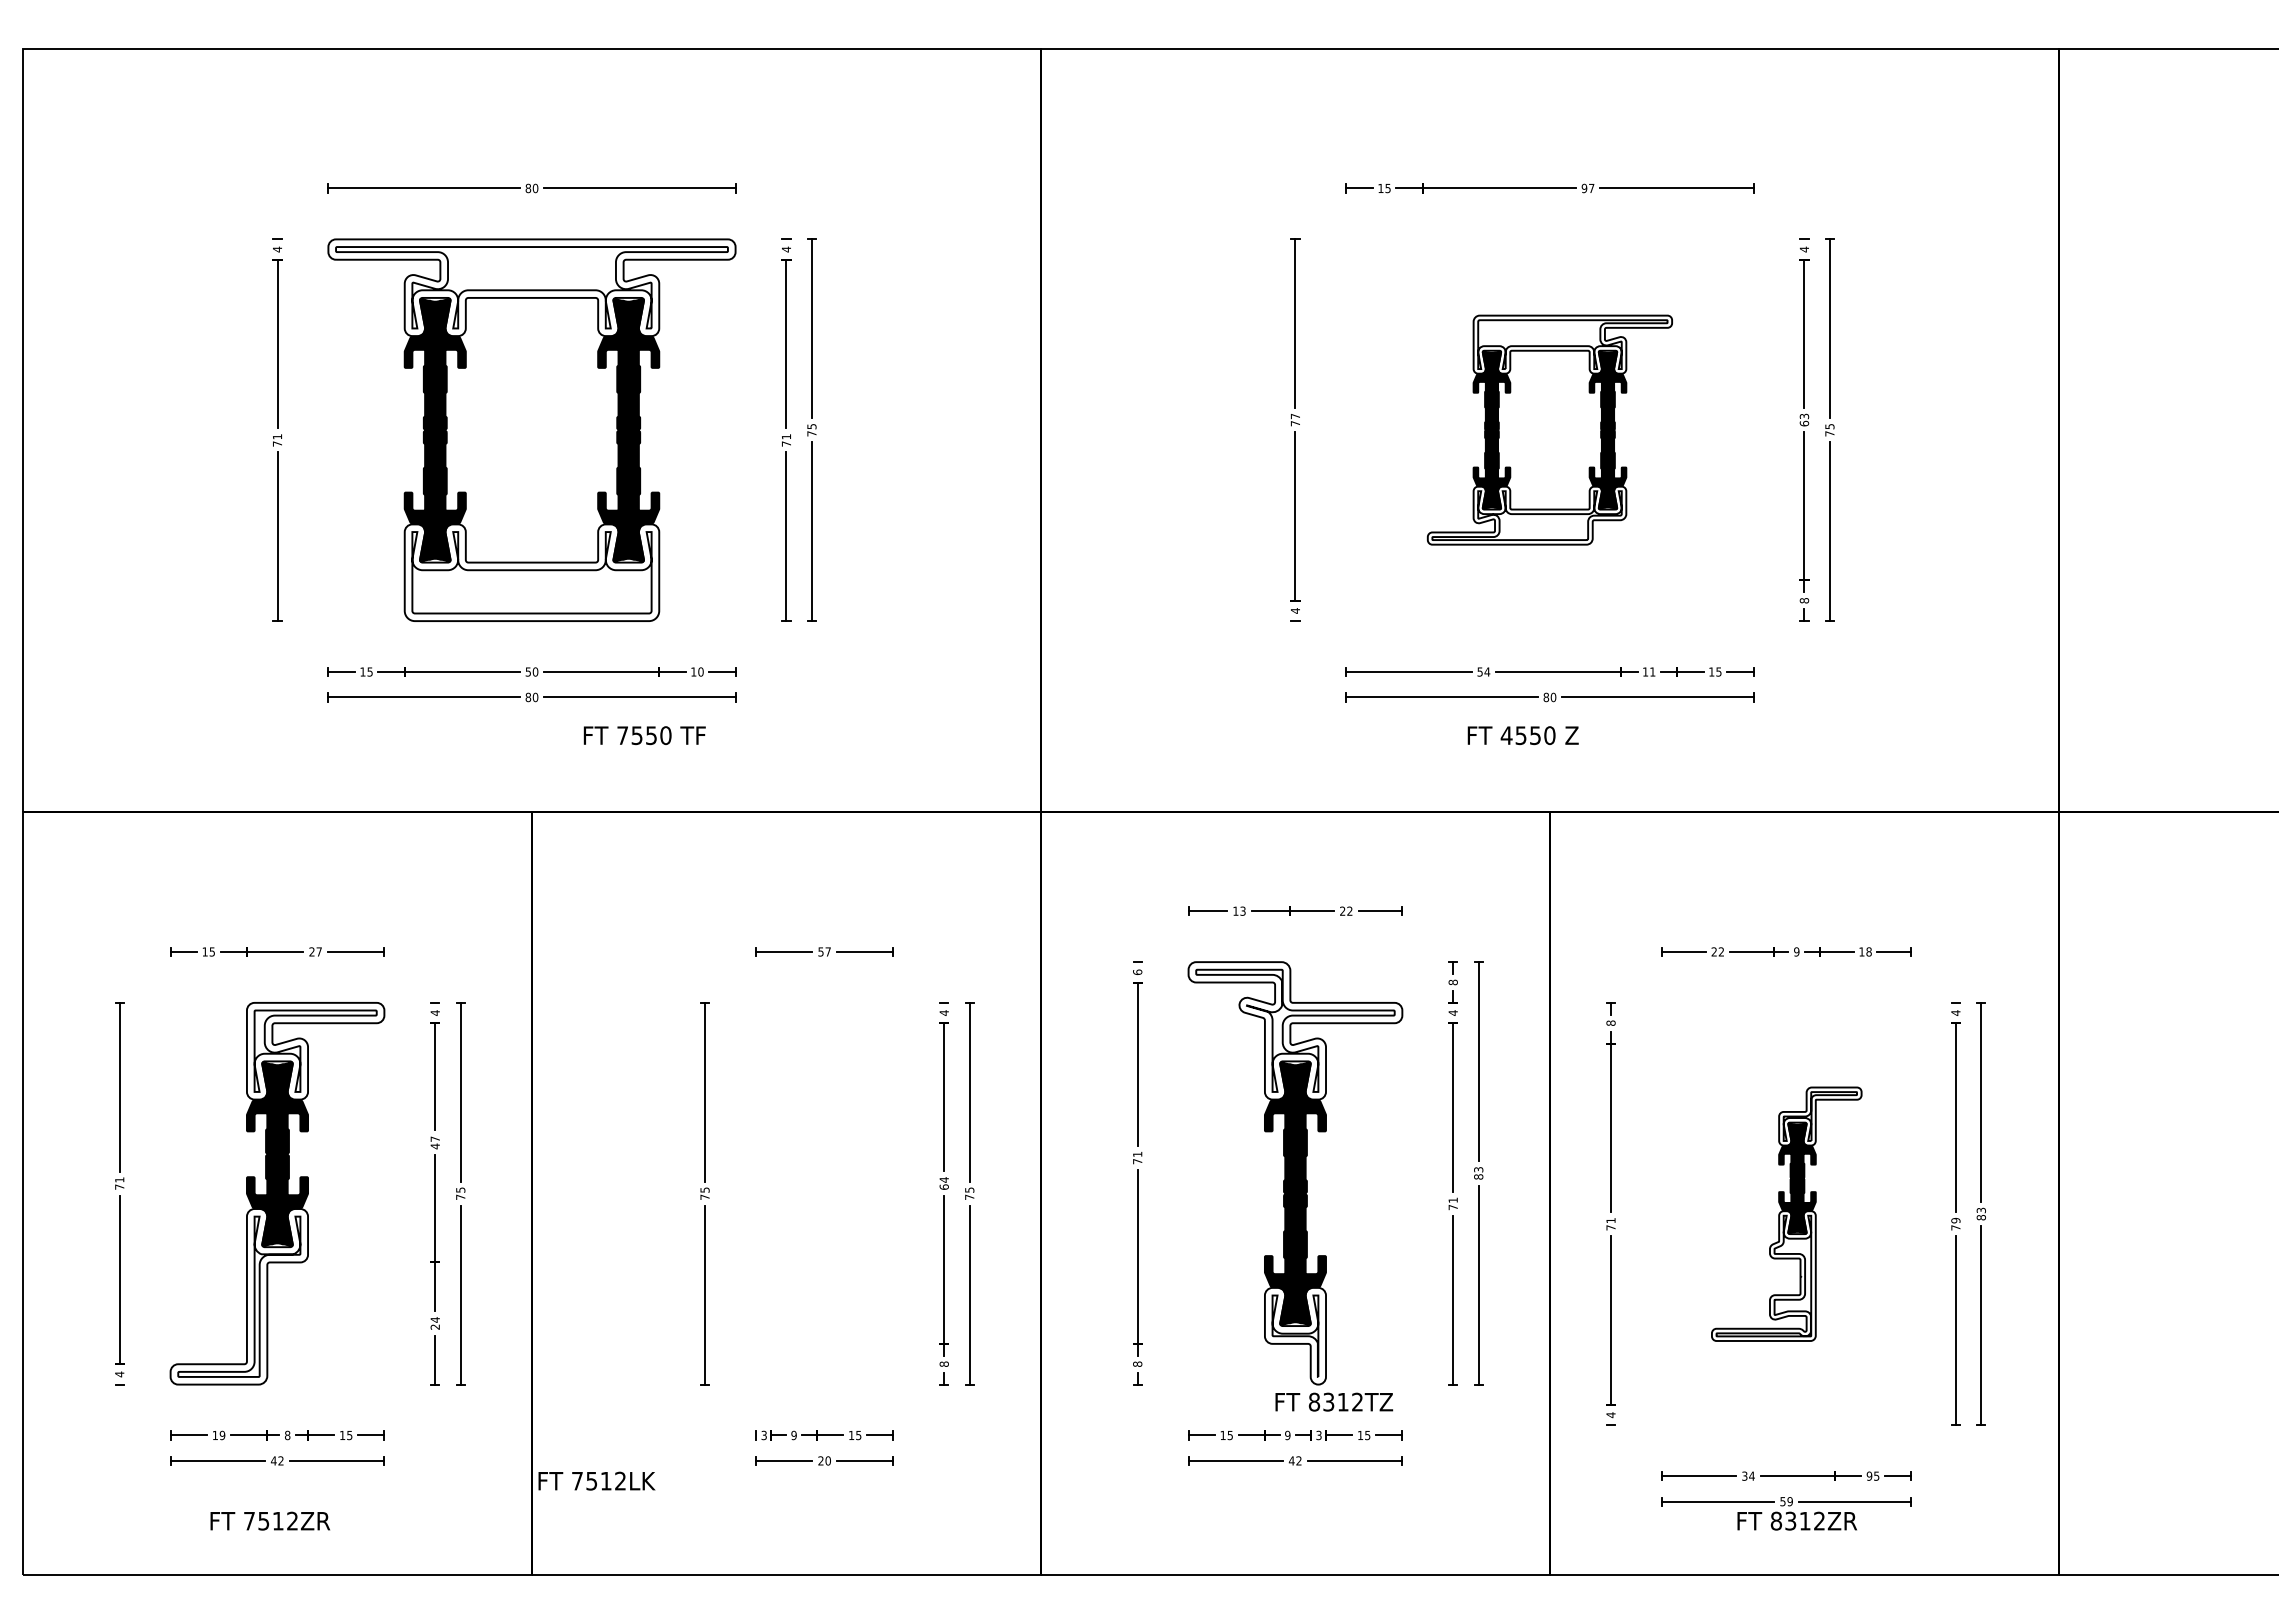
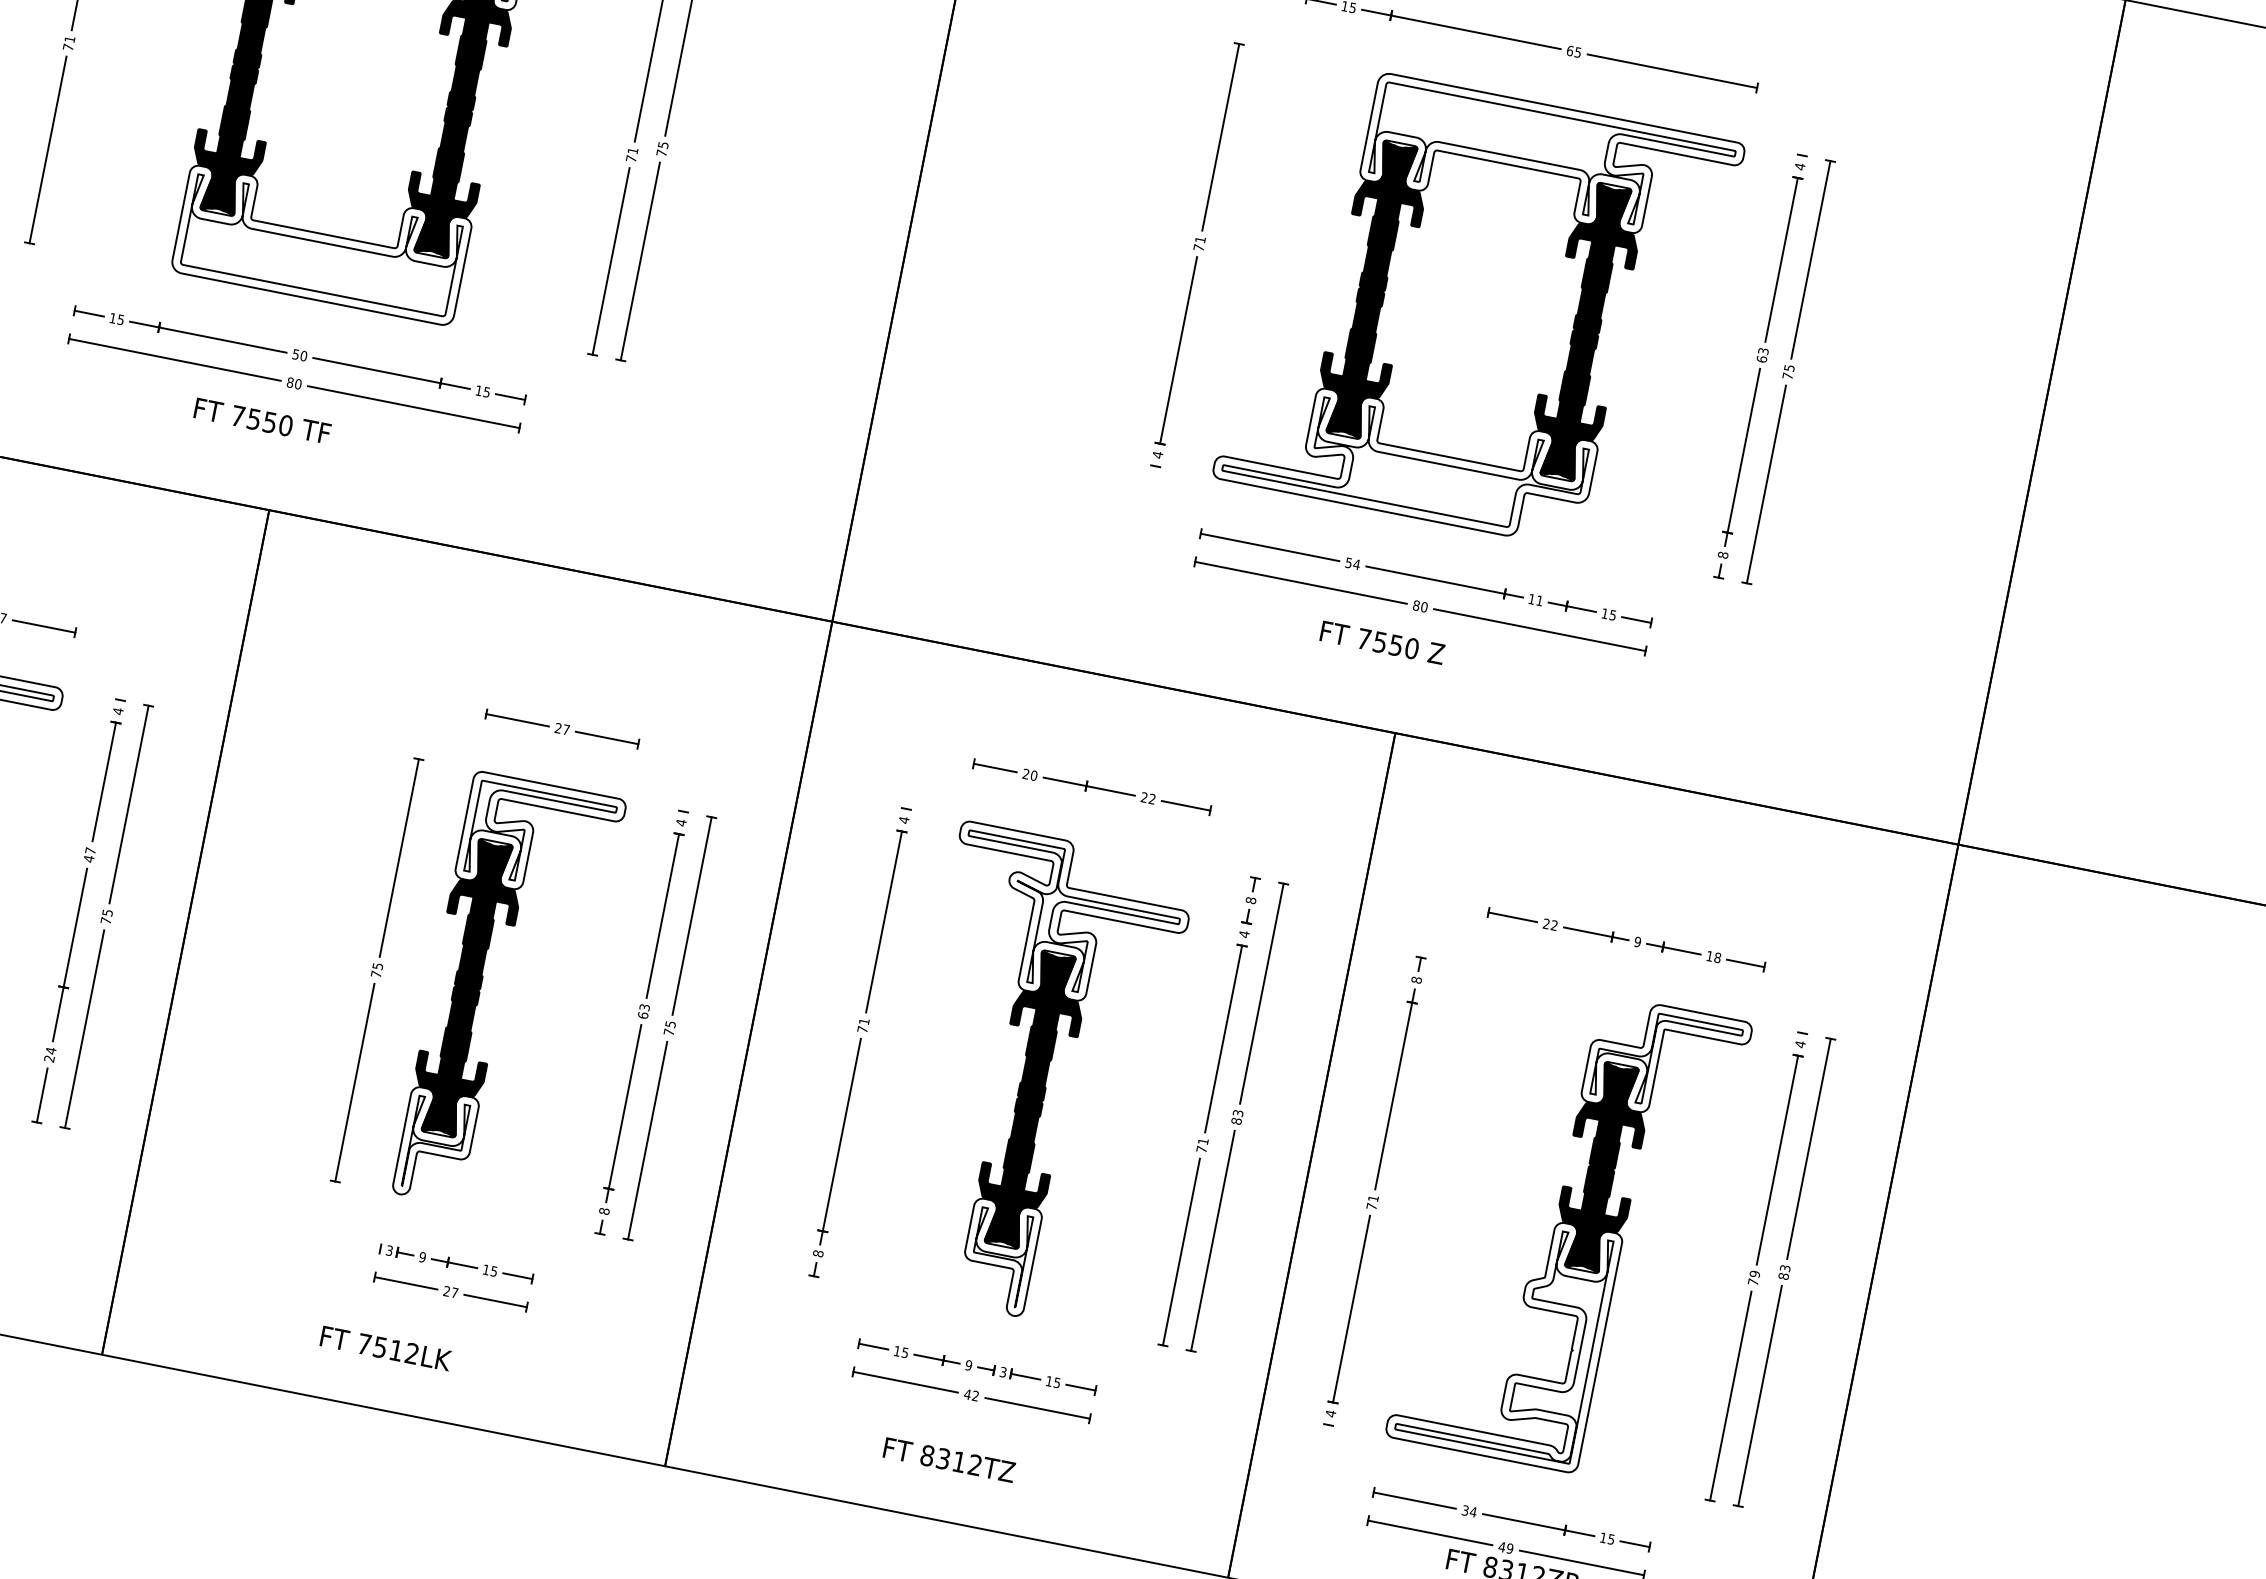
text: (1587, 188) -> (1573, 51), 97 -> 65
text: (1294, 416) -> (1199, 239), 77 -> 71
part: (1549, 429) -> (1478, 309), size x1.67
text: (700, 671) -> (486, 391), 10 -> 15
text: (644, 735) -> (262, 420), moved
text: (1506, 735) -> (1364, 639), 4550 -> 7550
text: (1239, 910) -> (1030, 774), 13 -> 20
text: (820, 951) -> (557, 727), 57 -> 27
text: (1137, 972) -> (903, 820), 6 -> 4
text: (943, 1179) -> (643, 1006), 64 -> 63
part: (798, 1192) -> (480, 989), added
part: (1786, 1214) -> (1568, 1230), size x1.67
text: (1334, 1401) -> (949, 1459), moved
text: (827, 1460) -> (454, 1292), 20 -> 27
text: (1869, 1475) -> (1603, 1537), 95 -> 15
text: (596, 1480) -> (385, 1347), moved
text: (1782, 1501) -> (1501, 1546), 59 -> 49

